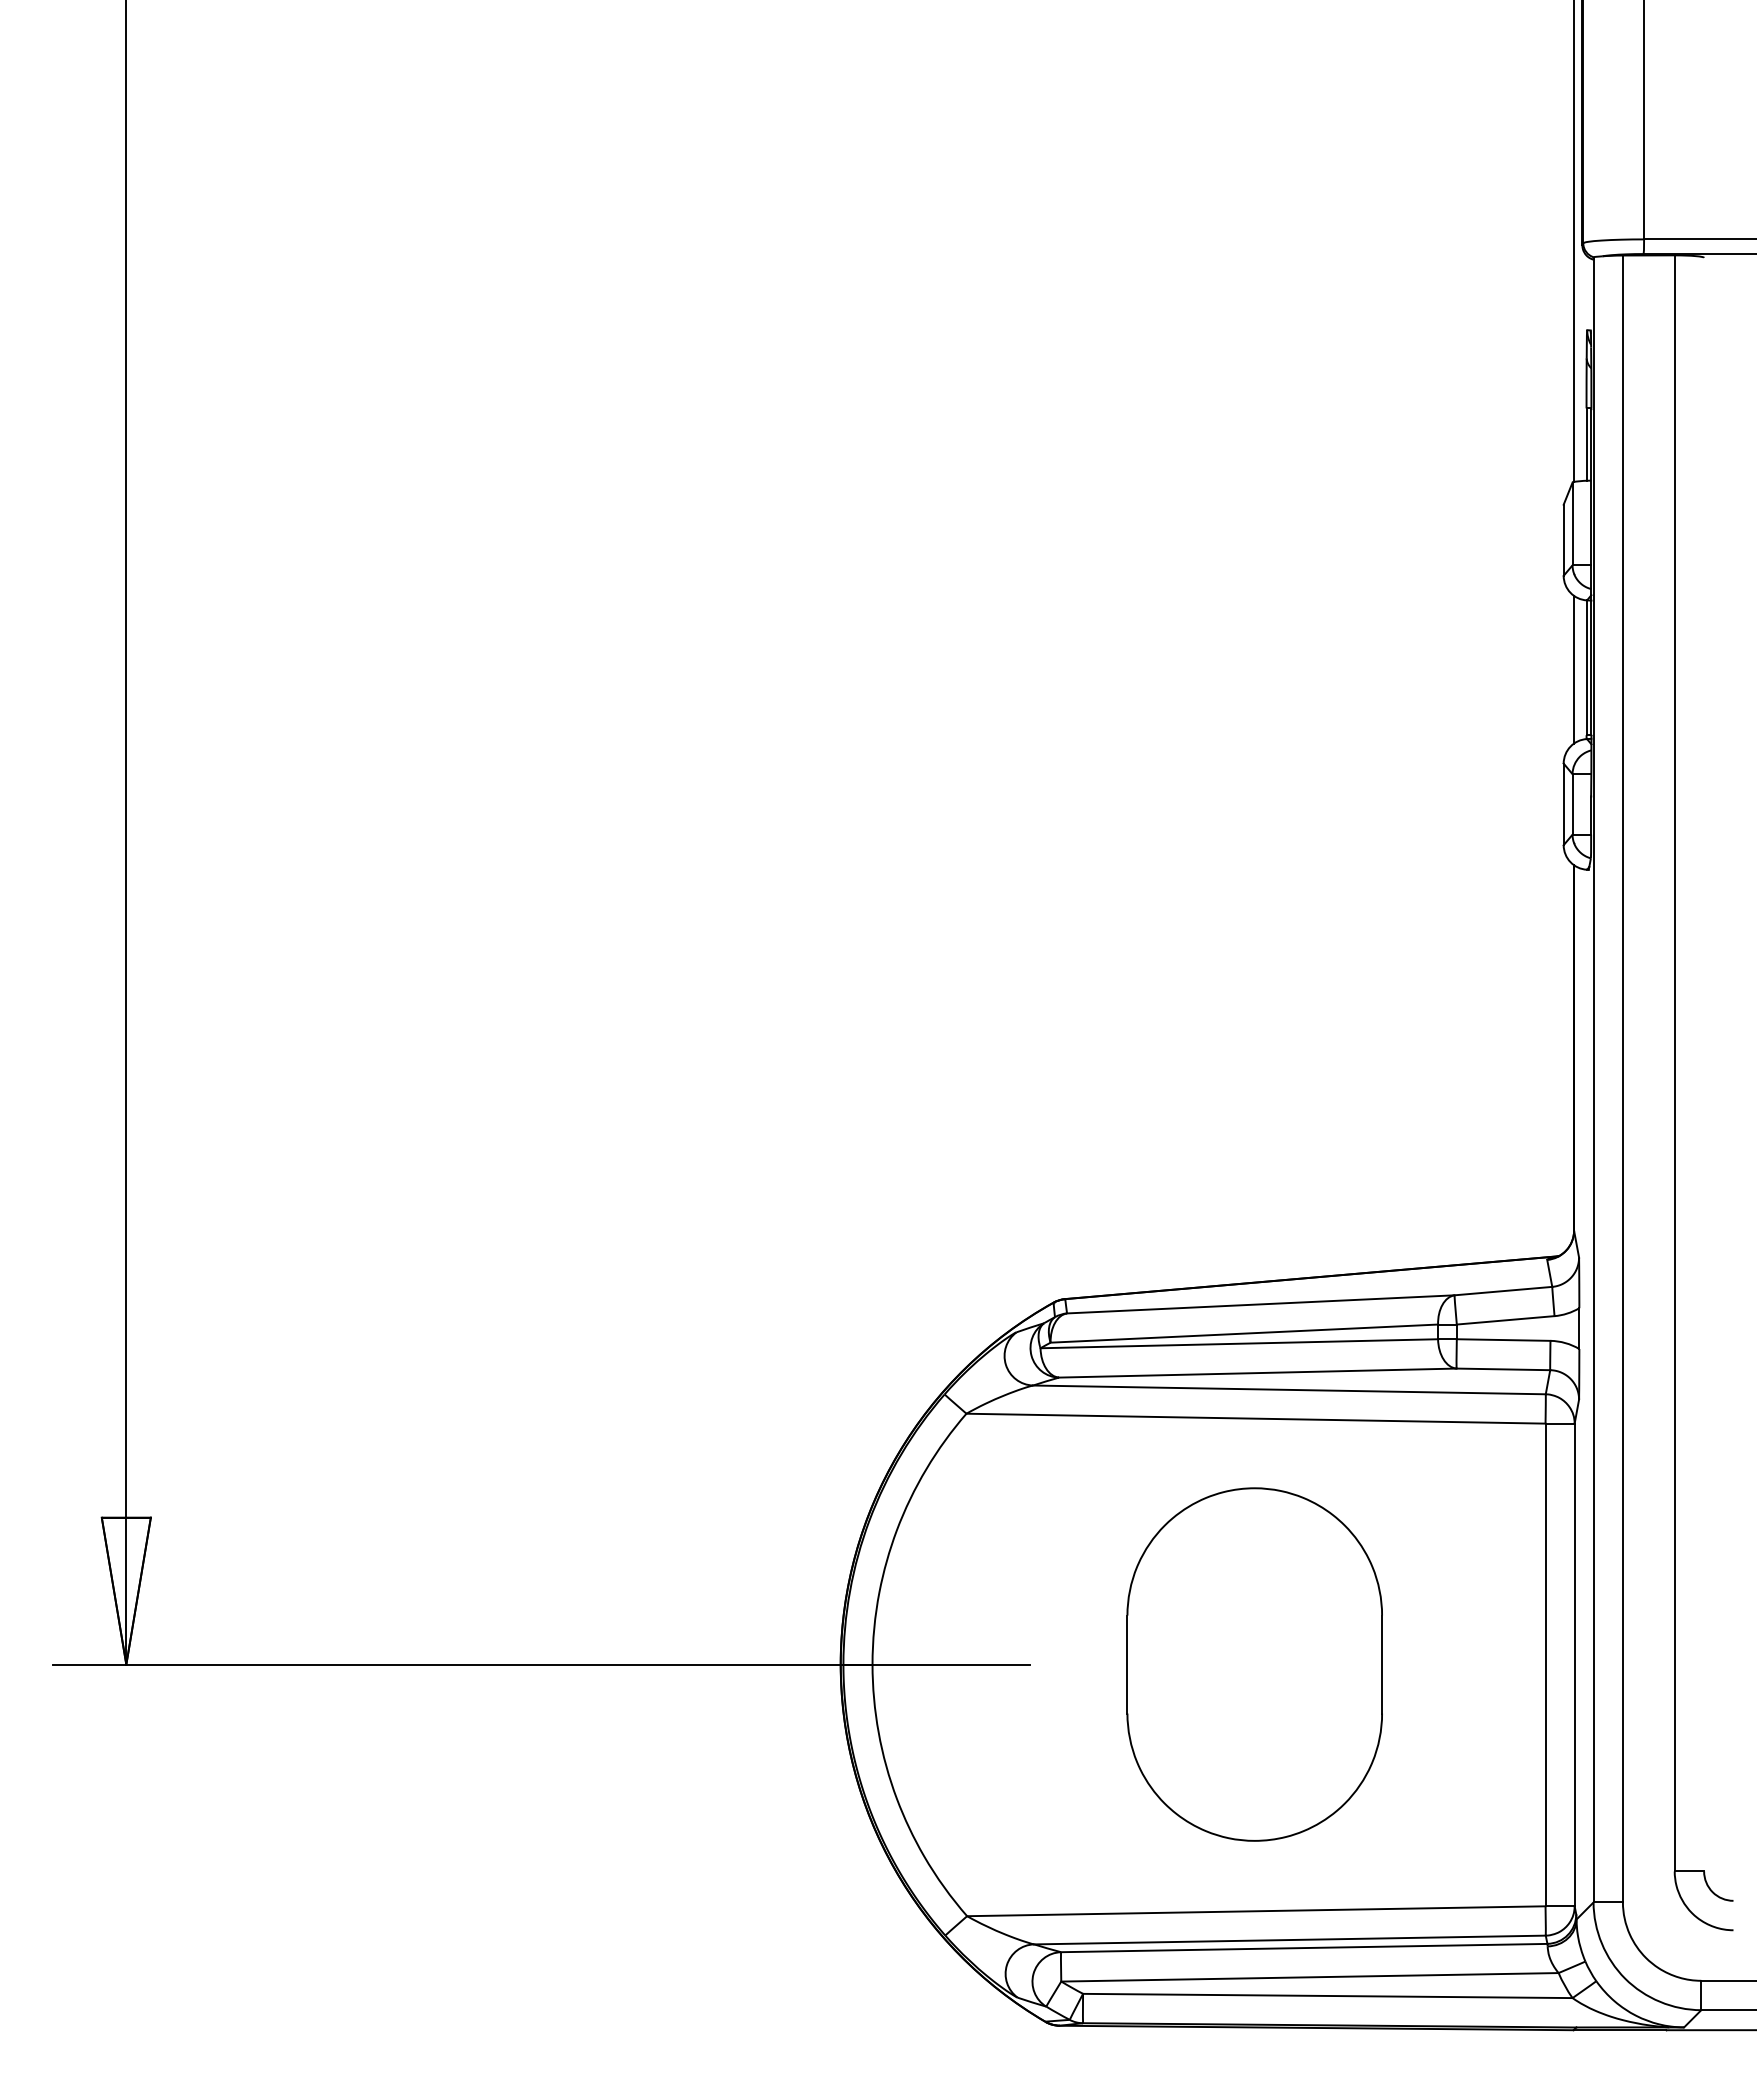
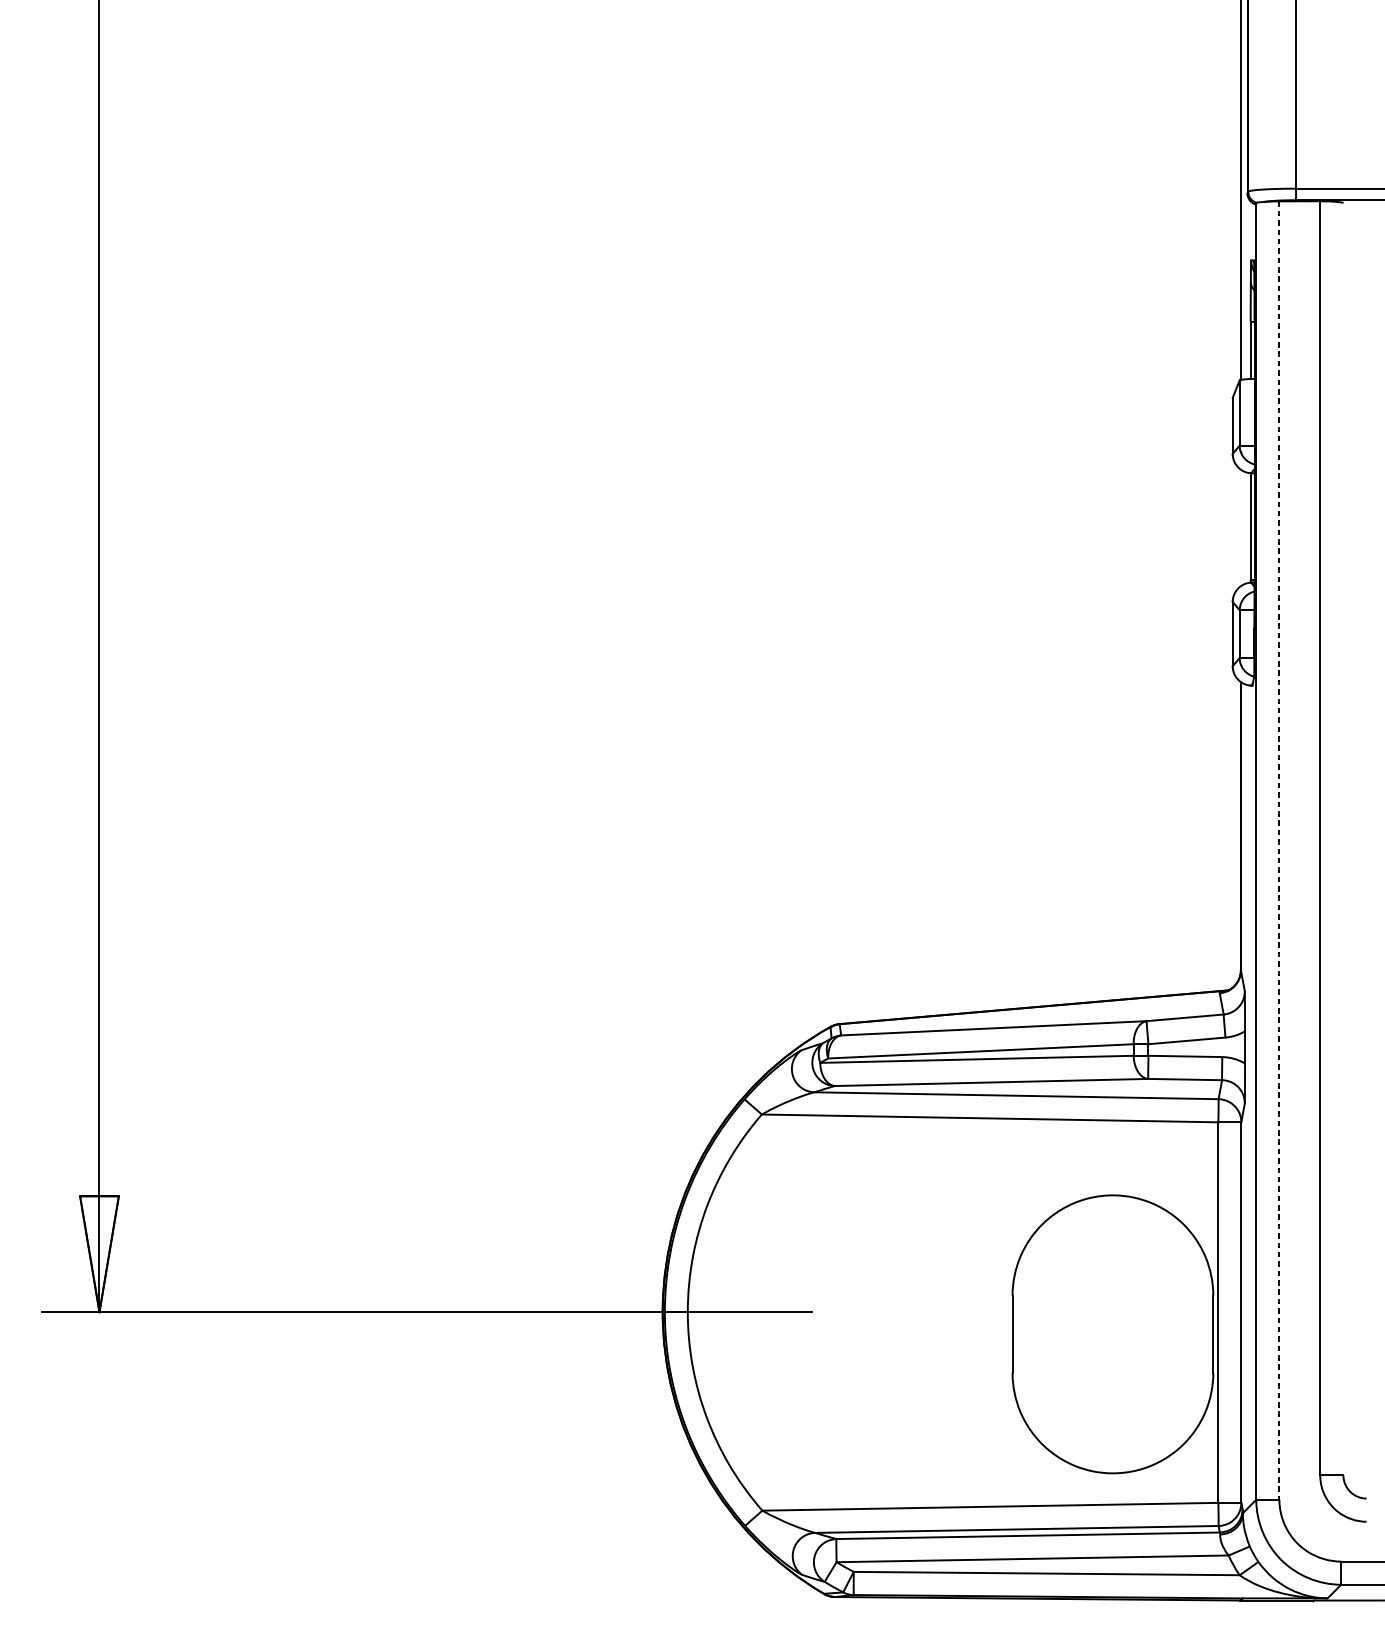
line: (1574, 669) -> (1241, 527), removed
line: (1622, 1079) -> (1279, 851), solid -> dashed
part: (1254, 1664) -> (1112, 1334), moved

